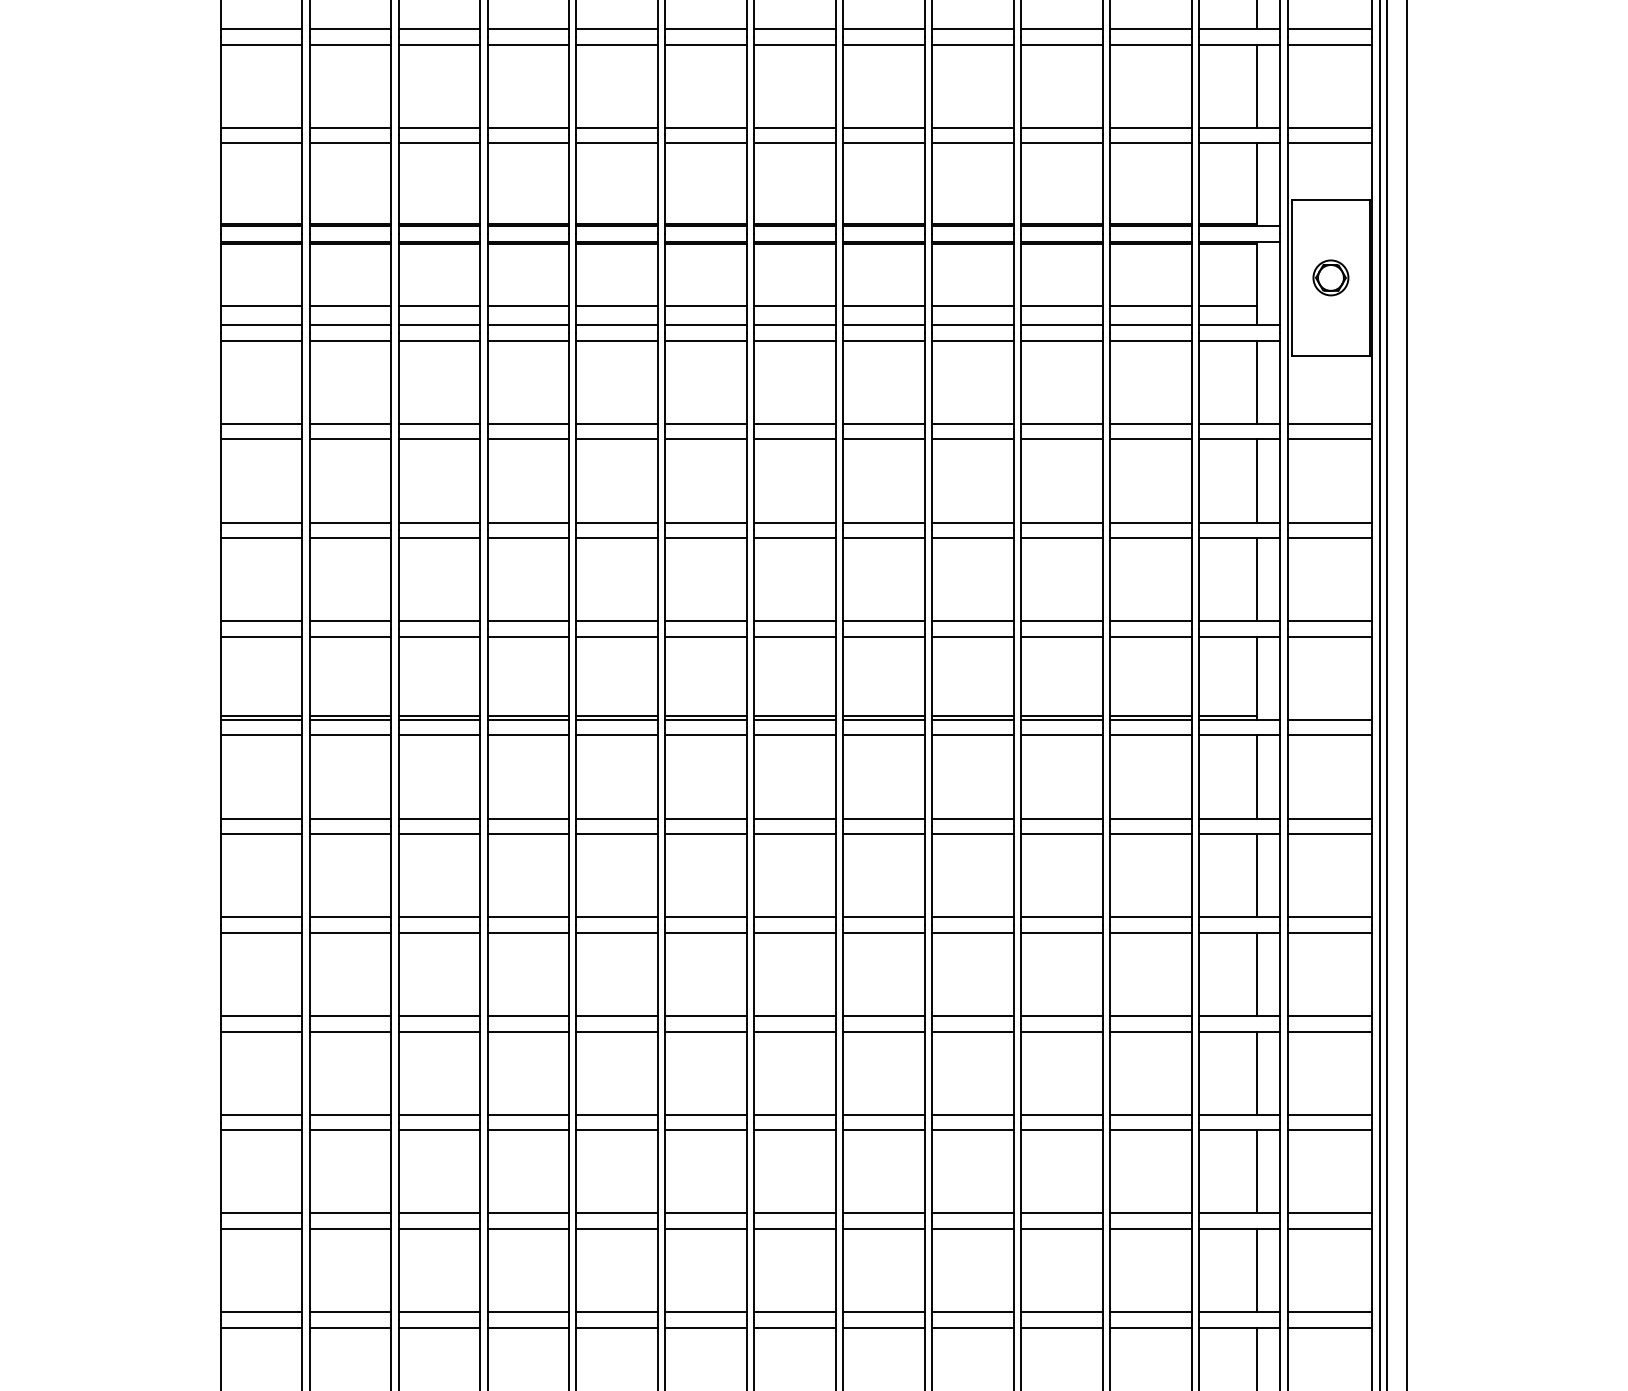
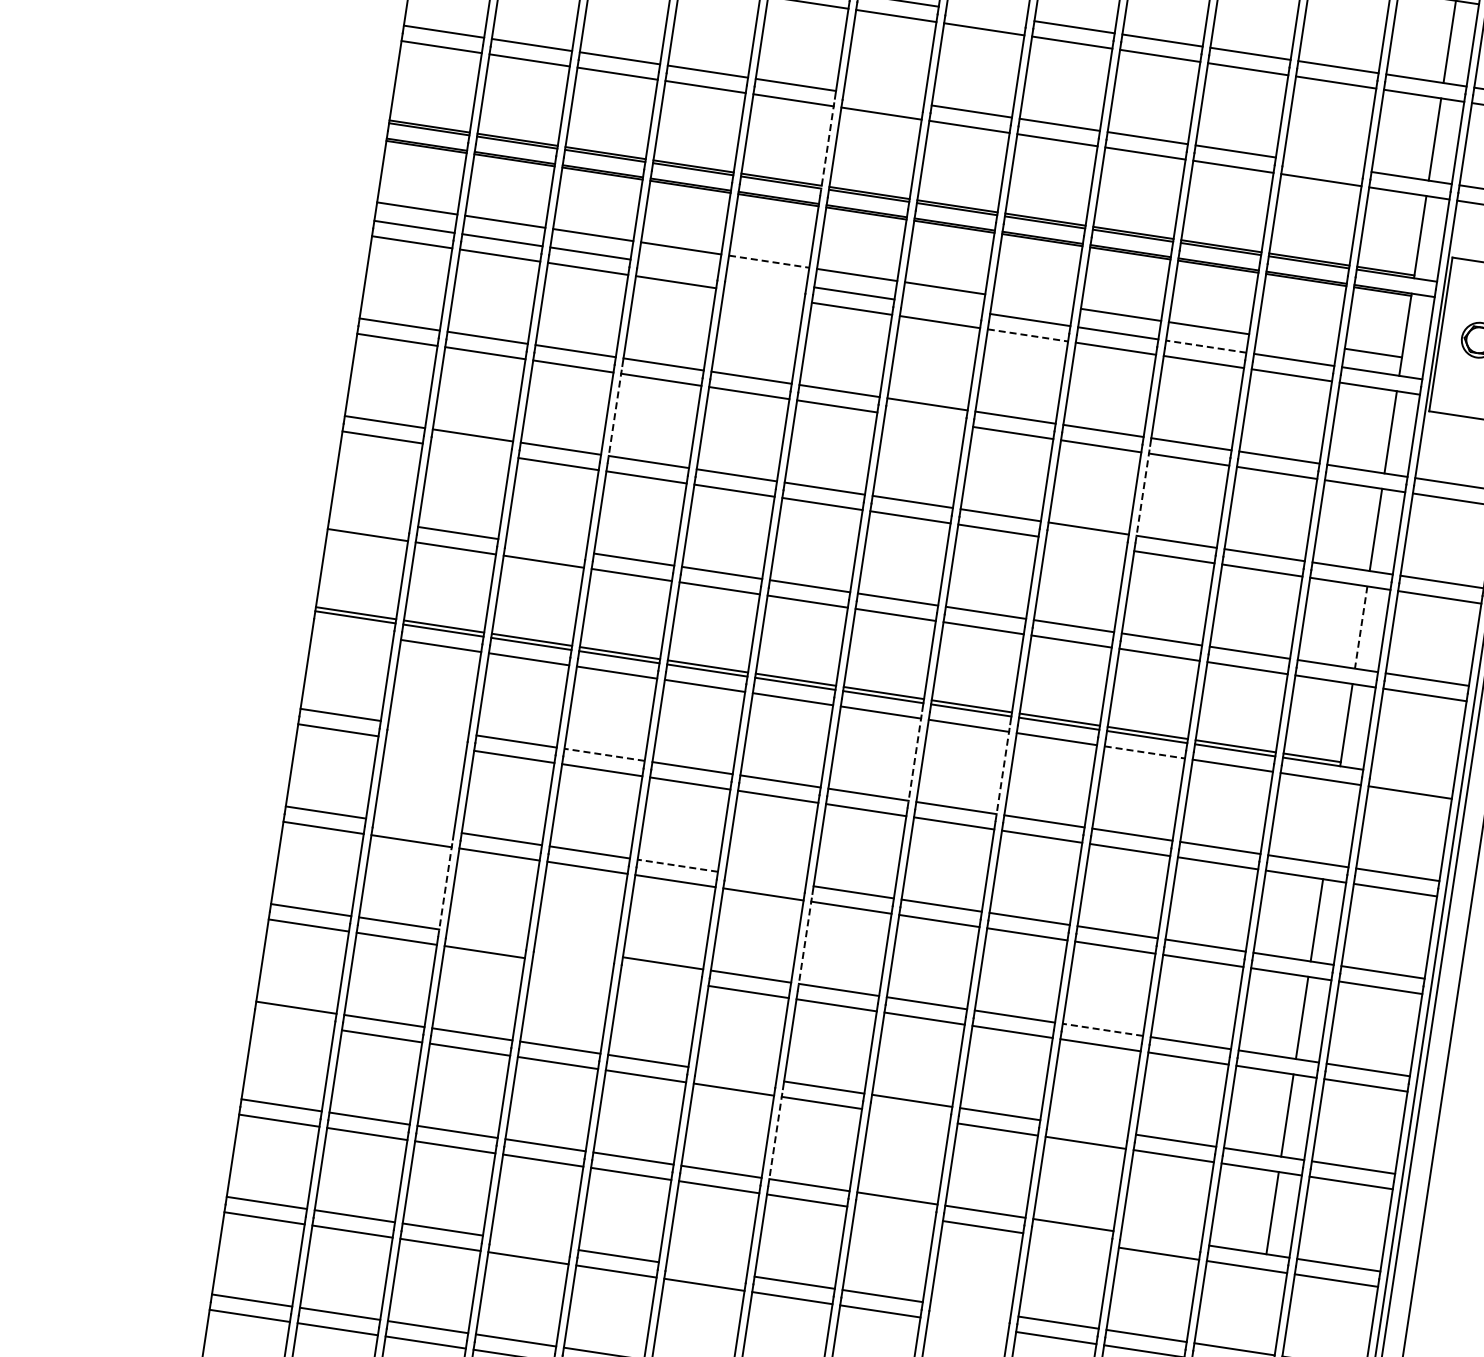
line: (794, 28) -> (986, 13), removed
line: (705, 127) -> (883, 97), removed
line: (1150, 127) -> (1323, 164), removed
line: (657, 184) -> (827, 147), solid -> dashed
line: (617, 306) -> (769, 261), solid -> dashed
line: (883, 306) -> (1032, 301), removed
line: (1150, 306) -> (1296, 341), removed
line: (527, 325) -> (677, 267), removed
line: (616, 325) -> (765, 280), removed
line: (794, 325) -> (941, 307), removed
line: (1061, 325) -> (1205, 346), solid -> dashed
line: (616, 340) -> (763, 295), removed
line: (883, 340) -> (1027, 335), solid -> dashed
line: (794, 439) -> (924, 419), removed
line: (487, 480) -> (615, 414), solid -> dashed
line: (1021, 480) -> (1143, 494), solid -> dashed
line: (349, 538) -> (469, 451), removed
line: (972, 538) -> (1085, 544), removed
line: (1257, 579) -> (1361, 627), solid -> dashed
line: (260, 621) -> (369, 519), removed
line: (438, 621) -> (545, 546), removed
line: (1330, 719) -> (1412, 776), removed
line: (260, 735) -> (352, 632), removed
line: (1061, 735) -> (1144, 752), solid -> dashed
line: (835, 776) -> (914, 759), solid -> dashed
line: (924, 776) -> (1002, 772), solid -> dashed
line: (1257, 776) -> (1332, 822), removed
line: (349, 818) -> (428, 727), removed
line: (528, 818) -> (605, 754), solid -> dashed
line: (349, 834) -> (425, 743), removed
line: (349, 917) -> (413, 825), removed
line: (617, 917) -> (678, 865), solid -> dashed
line: (705, 917) -> (765, 879), removed
line: (390, 973) -> (445, 887), solid -> dashed
line: (754, 973) -> (805, 941), solid -> dashed
line: (438, 1016) -> (486, 937), removed
line: (527, 1016) -> (574, 950), removed
line: (1061, 1016) -> (1102, 1030), solid -> dashed
line: (527, 1031) -> (572, 965), removed
line: (616, 1031) -> (660, 978), removed
line: (705, 1114) -> (735, 1073), removed
line: (1061, 1114) -> (1087, 1127), removed
line: (260, 1130) -> (293, 1023), removed
line: (883, 1130) -> (909, 1116), removed
line: (754, 1171) -> (775, 1137), solid -> dashed
line: (1150, 1213) -> (1160, 1238), removed
line: (883, 1229) -> (894, 1214), removed
line: (1061, 1229) -> (1070, 1240), removed
line: (1257, 1270) -> (1258, 1310), removed
line: (527, 1312) -> (530, 1243), removed
line: (705, 1312) -> (706, 1269), removed
line: (972, 1312) -> (970, 1309), removed
line: (972, 1327) -> (967, 1324), removed

